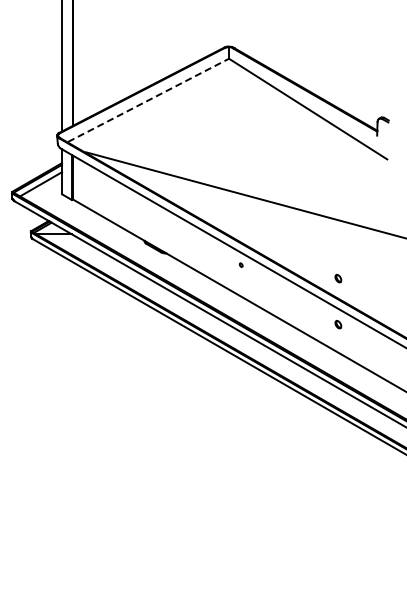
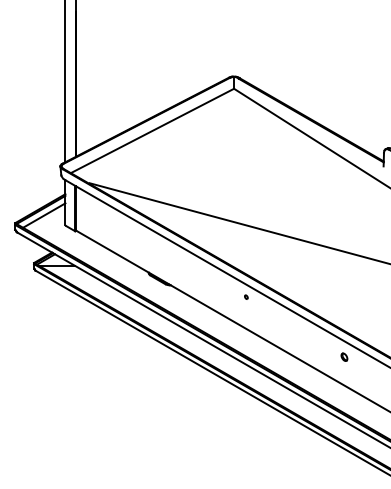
line: (148, 100) -> (152, 130), dashed -> solid
part: (338, 278) -> (344, 310), removed

